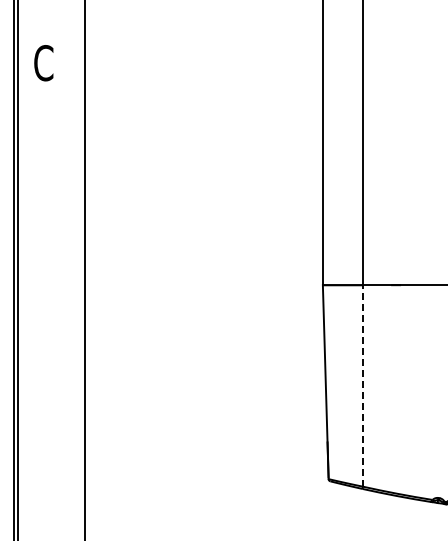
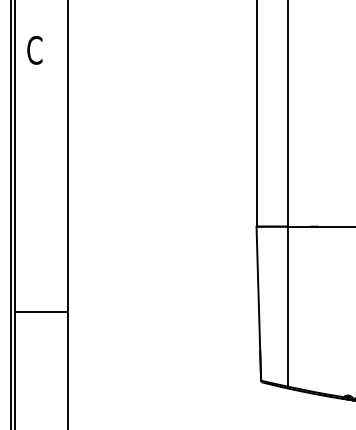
line: (362, 385) -> (287, 306), dashed -> solid
line: (51, 392) -> (41, 311), added

